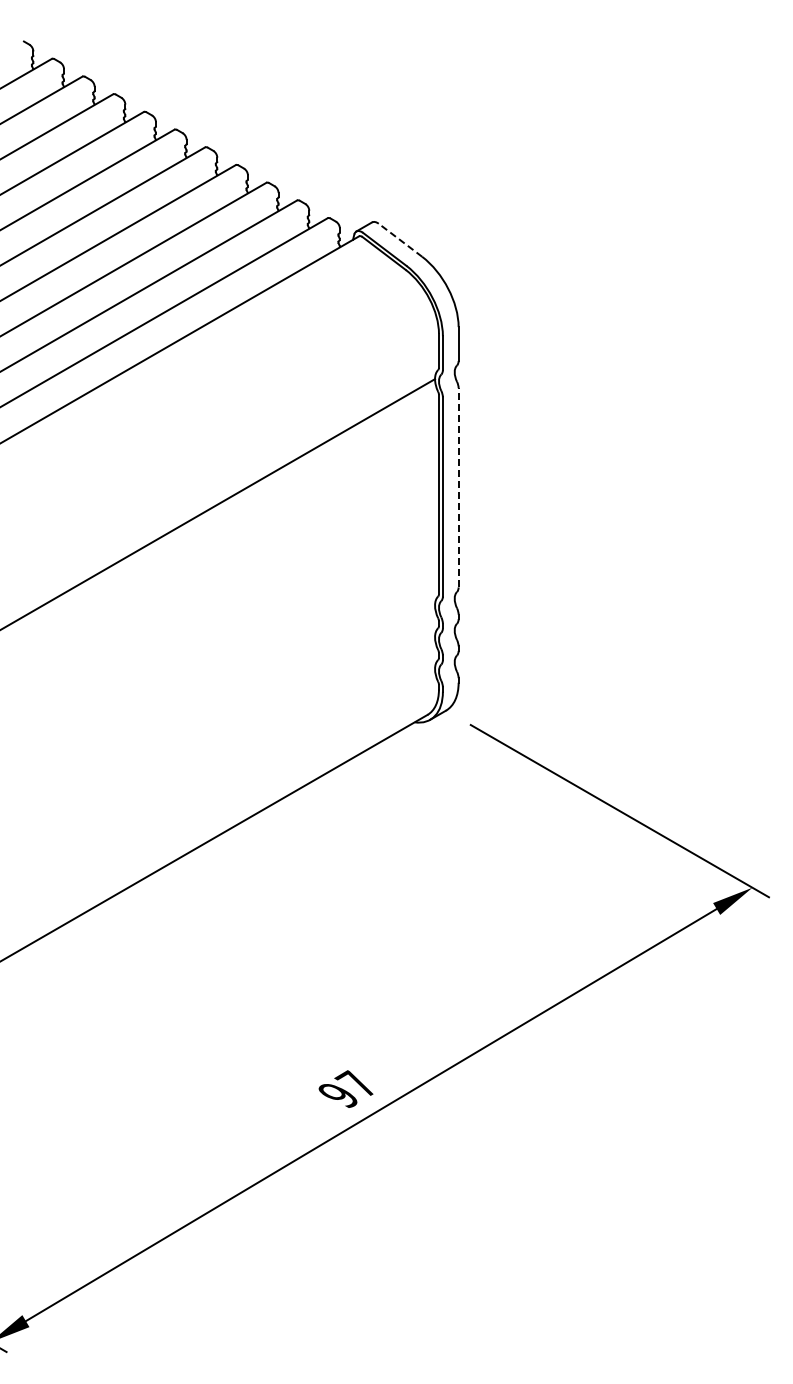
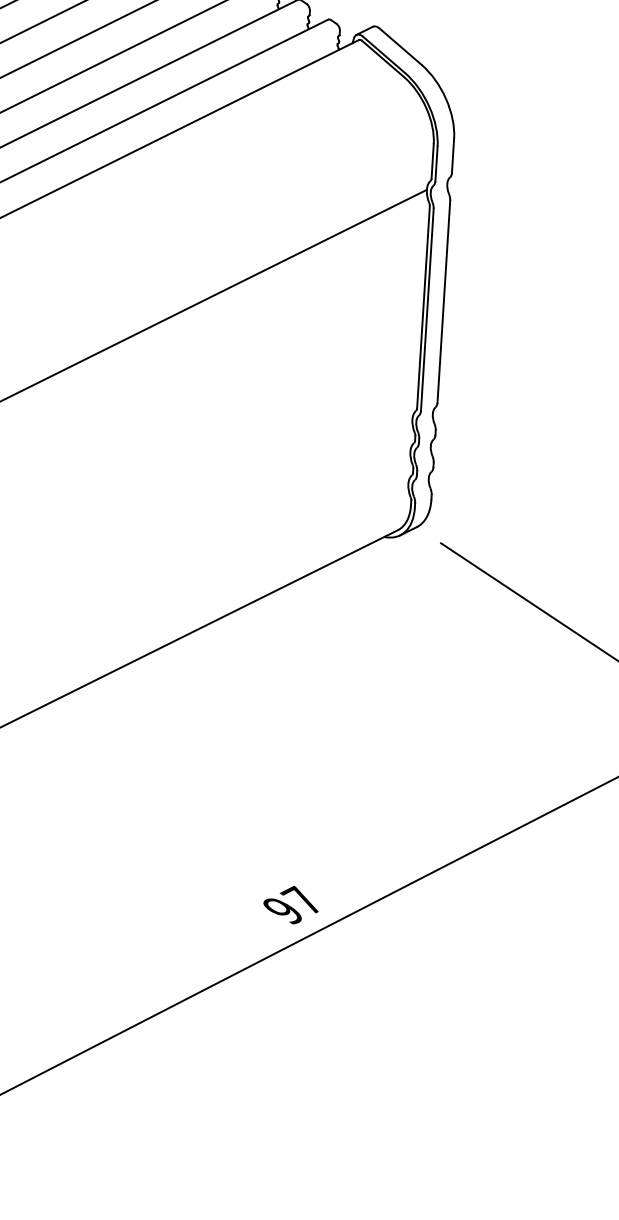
line: (400, 239) -> (400, 45), dashed -> solid
line: (458, 487) -> (443, 301), dashed -> solid

